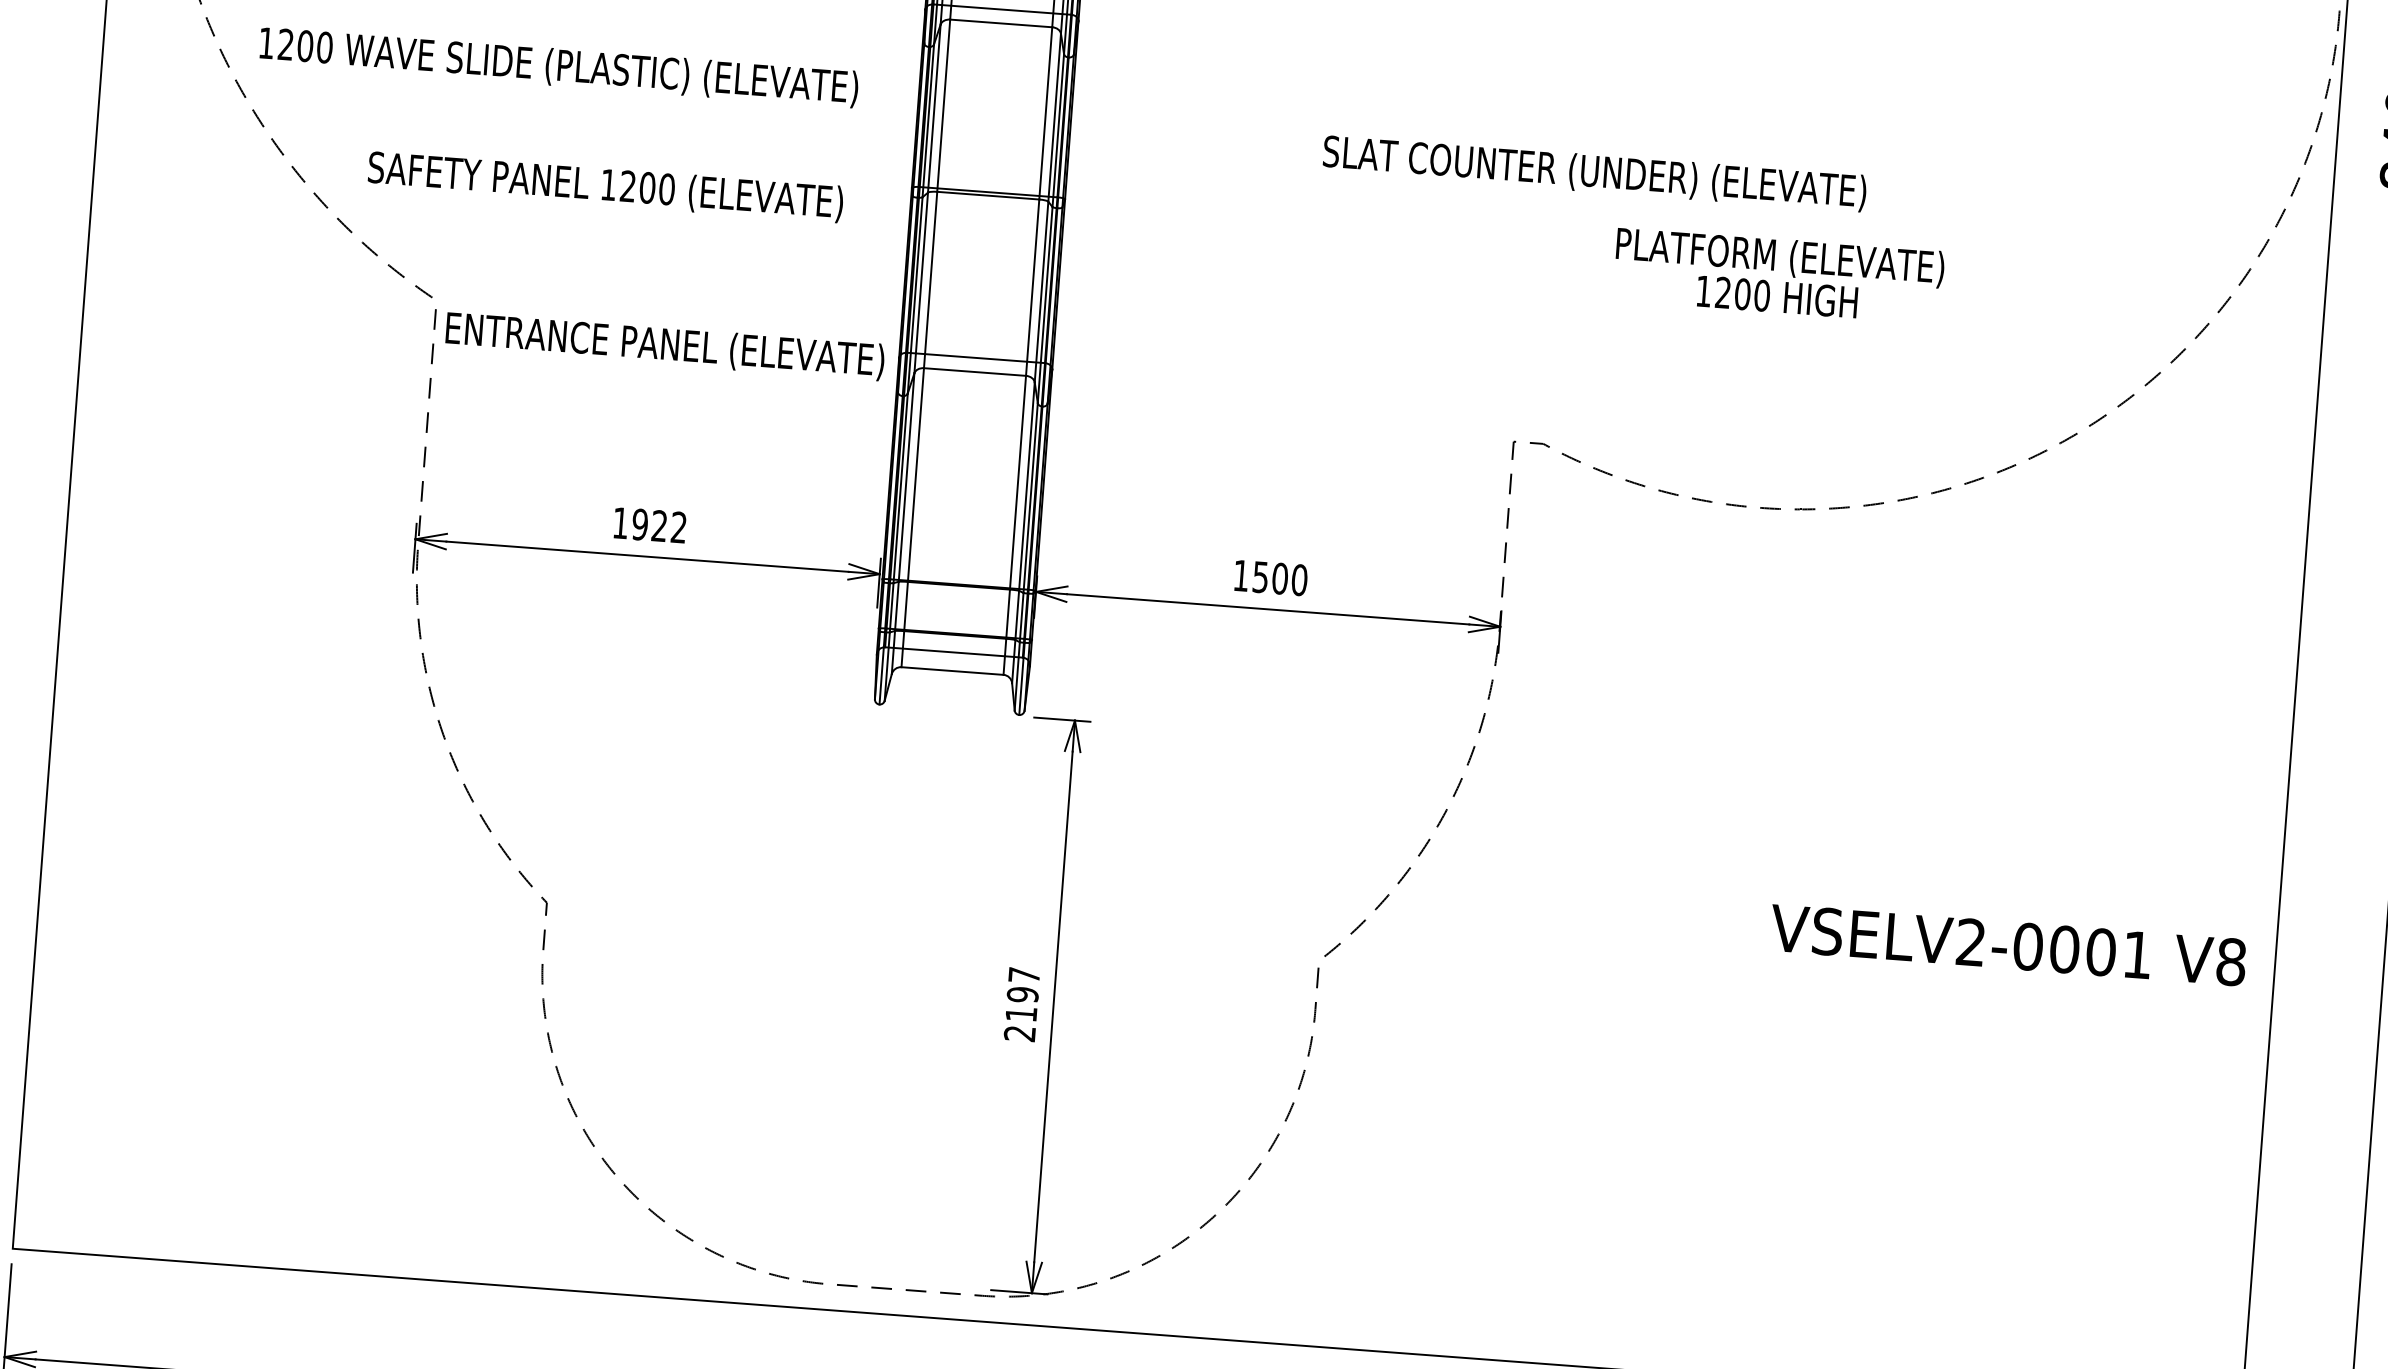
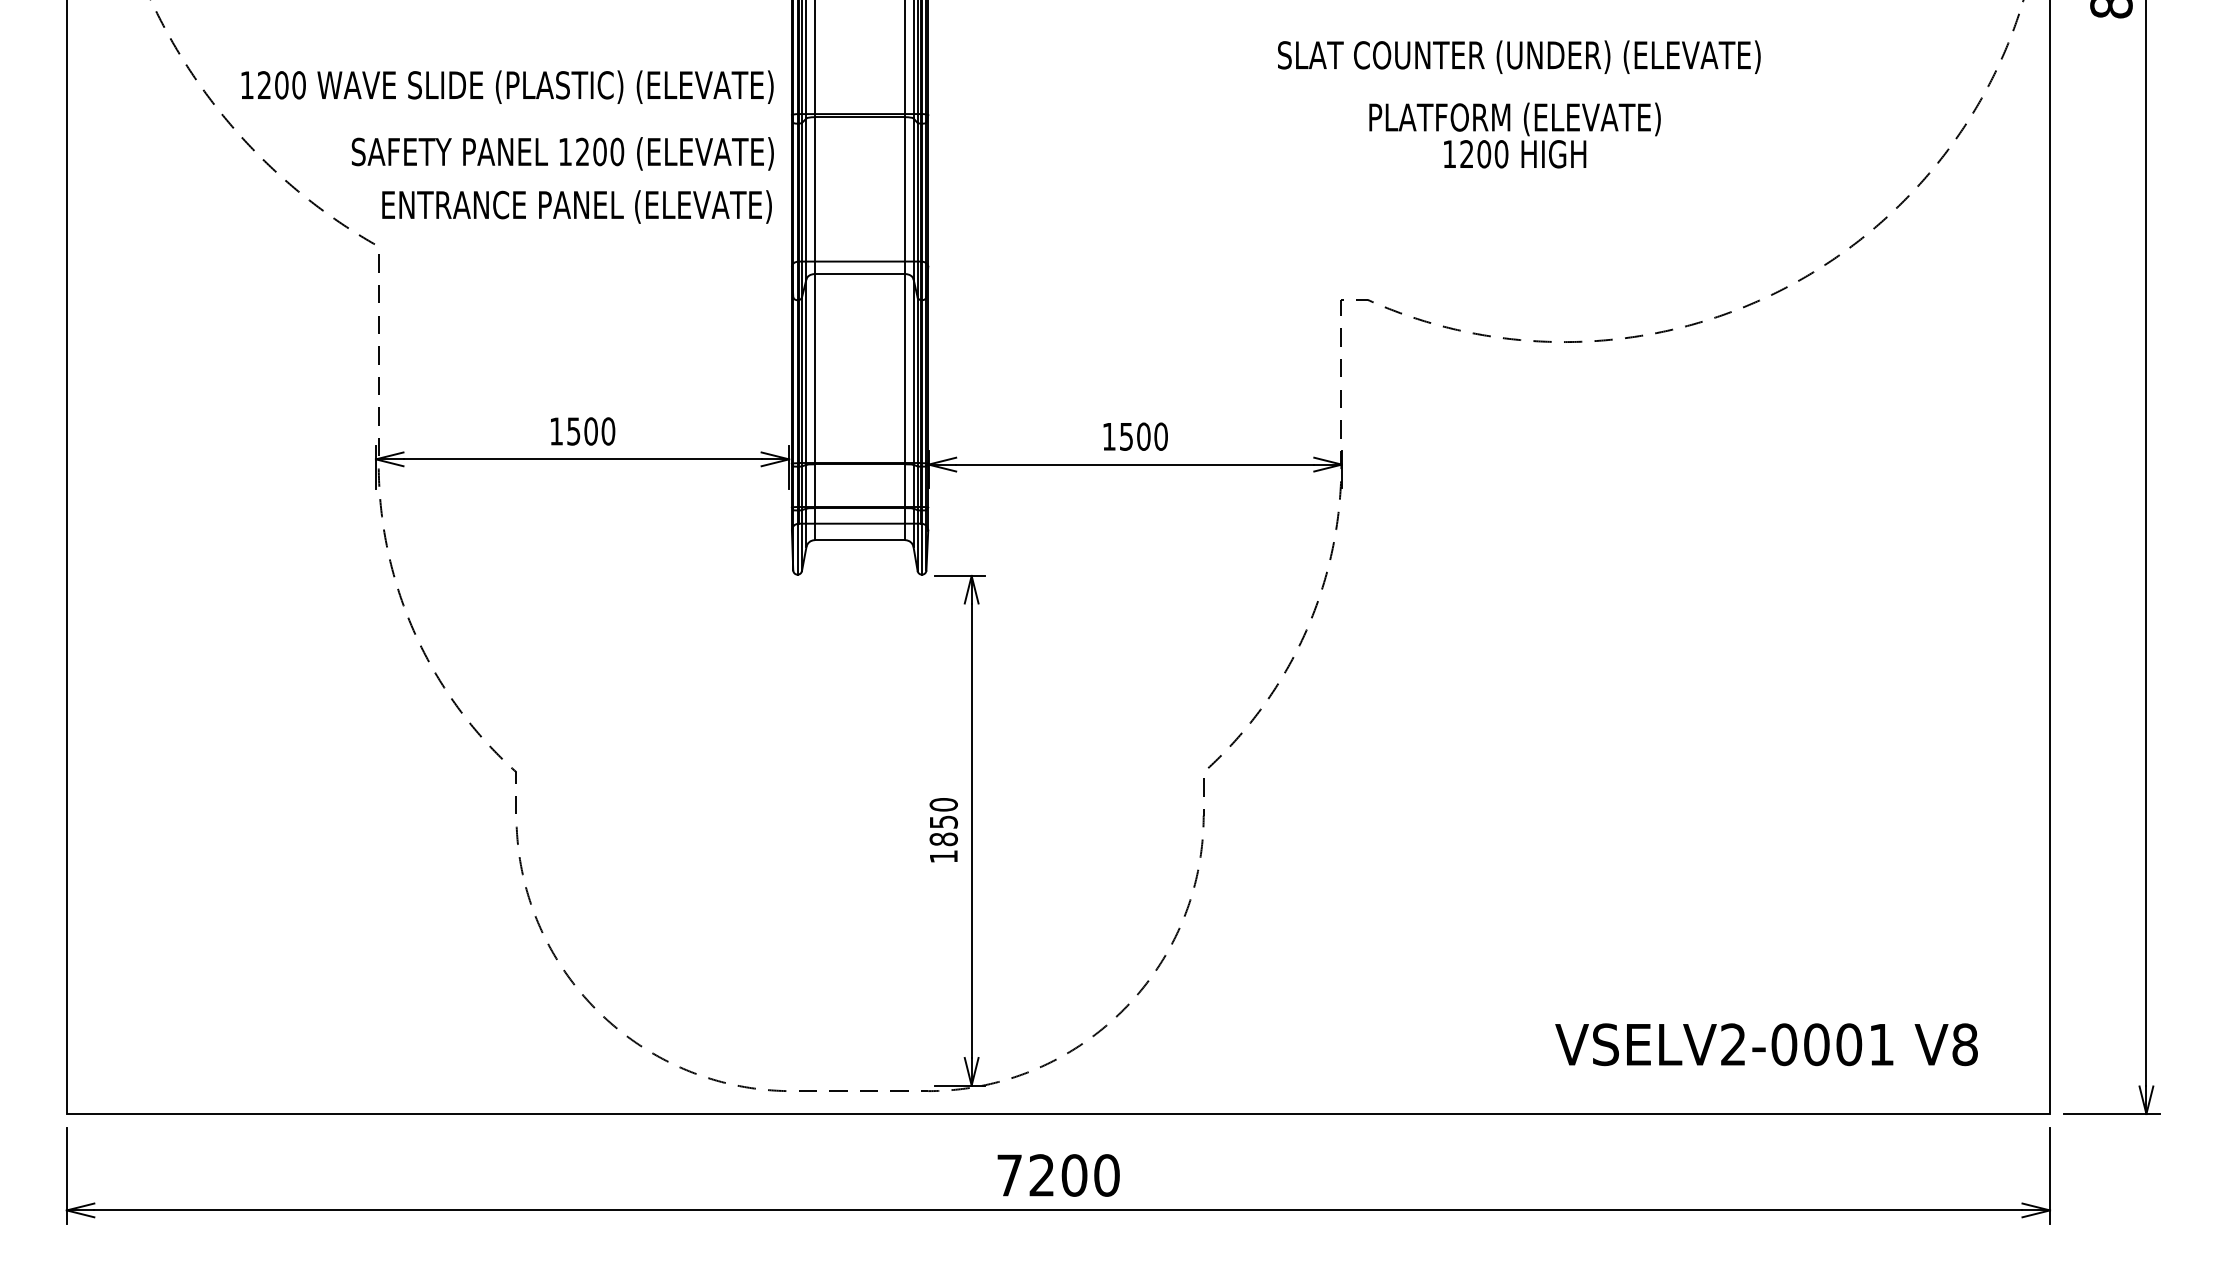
text: (558, 66) -> (507, 86), moved
text: (1595, 172) -> (1519, 56), moved
text: (605, 186) -> (562, 153), moved
text: (1778, 275) -> (1514, 135), moved
text: (664, 345) -> (576, 206), moved
text: (660, 526) -> (591, 431), 1922 -> 1500
text: (2008, 945) -> (1766, 1044), moved
text: (1021, 1004) -> (943, 830), 2197 -> 1850

